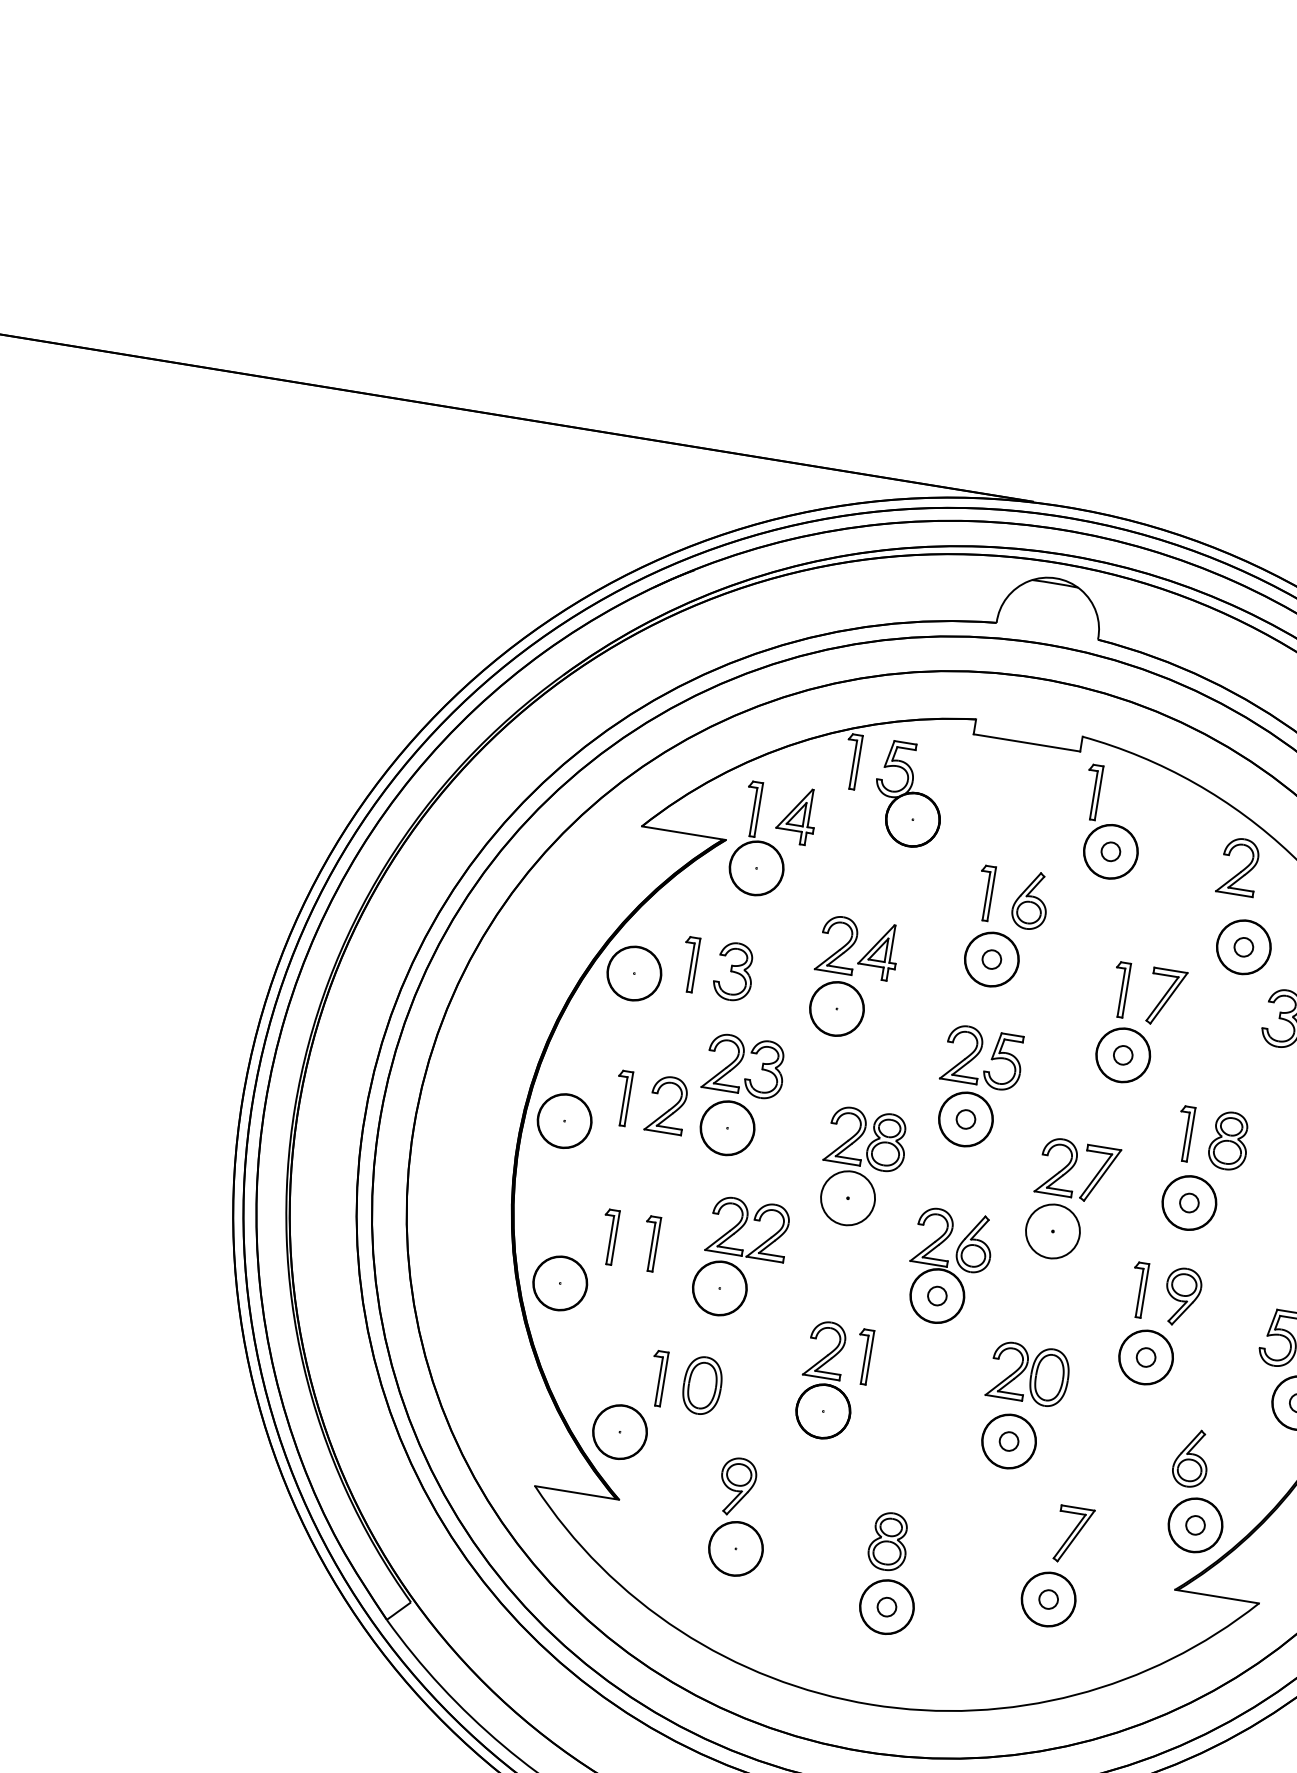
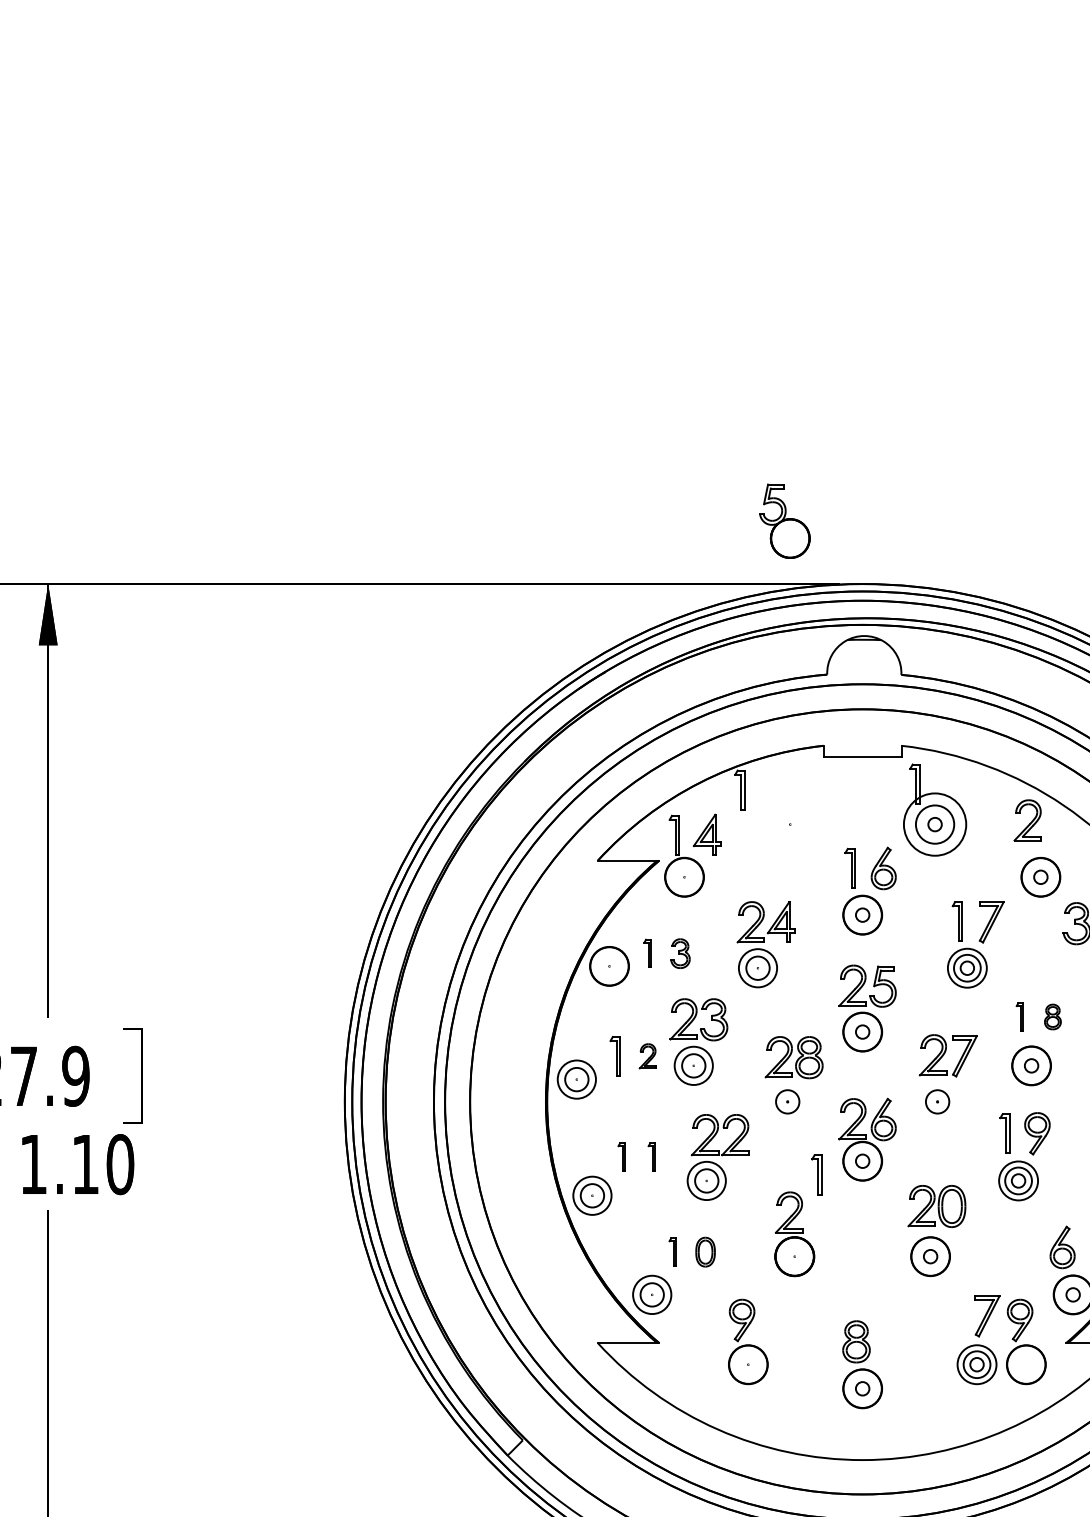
part: (909, 793) -> (784, 520), moved
circle: (1110, 851) -> (934, 824), size x1.6
part: (689, 964) -> (647, 953), size x0.7
part: (734, 971) -> (680, 953), size x0.7
circle: (836, 1007) -> (757, 967), size x0.6
circle: (1123, 1055) -> (967, 968), size x0.7
part: (666, 1105) -> (647, 1056), size x0.6
circle: (564, 1120) -> (576, 1079), size x0.6
circle: (727, 1127) -> (693, 1065), size x0.6
part: (1183, 1132) -> (1019, 1016), size x0.7
part: (1228, 1140) -> (1052, 1016), size x0.6
circle: (847, 1197) -> (787, 1101), size x0.6
circle: (1052, 1230) -> (937, 1101), size x0.6
part: (608, 1236) -> (621, 1156), size x0.7
part: (649, 1242) -> (651, 1156), size x0.7
circle: (559, 1282) -> (591, 1195), size x0.6
circle: (719, 1287) -> (706, 1180), size x0.6
part: (862, 1355) -> (816, 1174), moved
circle: (1146, 1356) -> (1018, 1180), size x0.7
part: (657, 1377) -> (672, 1251), size x0.7
part: (702, 1384) -> (705, 1251), size x0.7
circle: (619, 1431) -> (651, 1294), size x0.6
part: (1121, 1578) -> (1026, 1341), added
circle: (1047, 1599) -> (976, 1364), size x0.7

